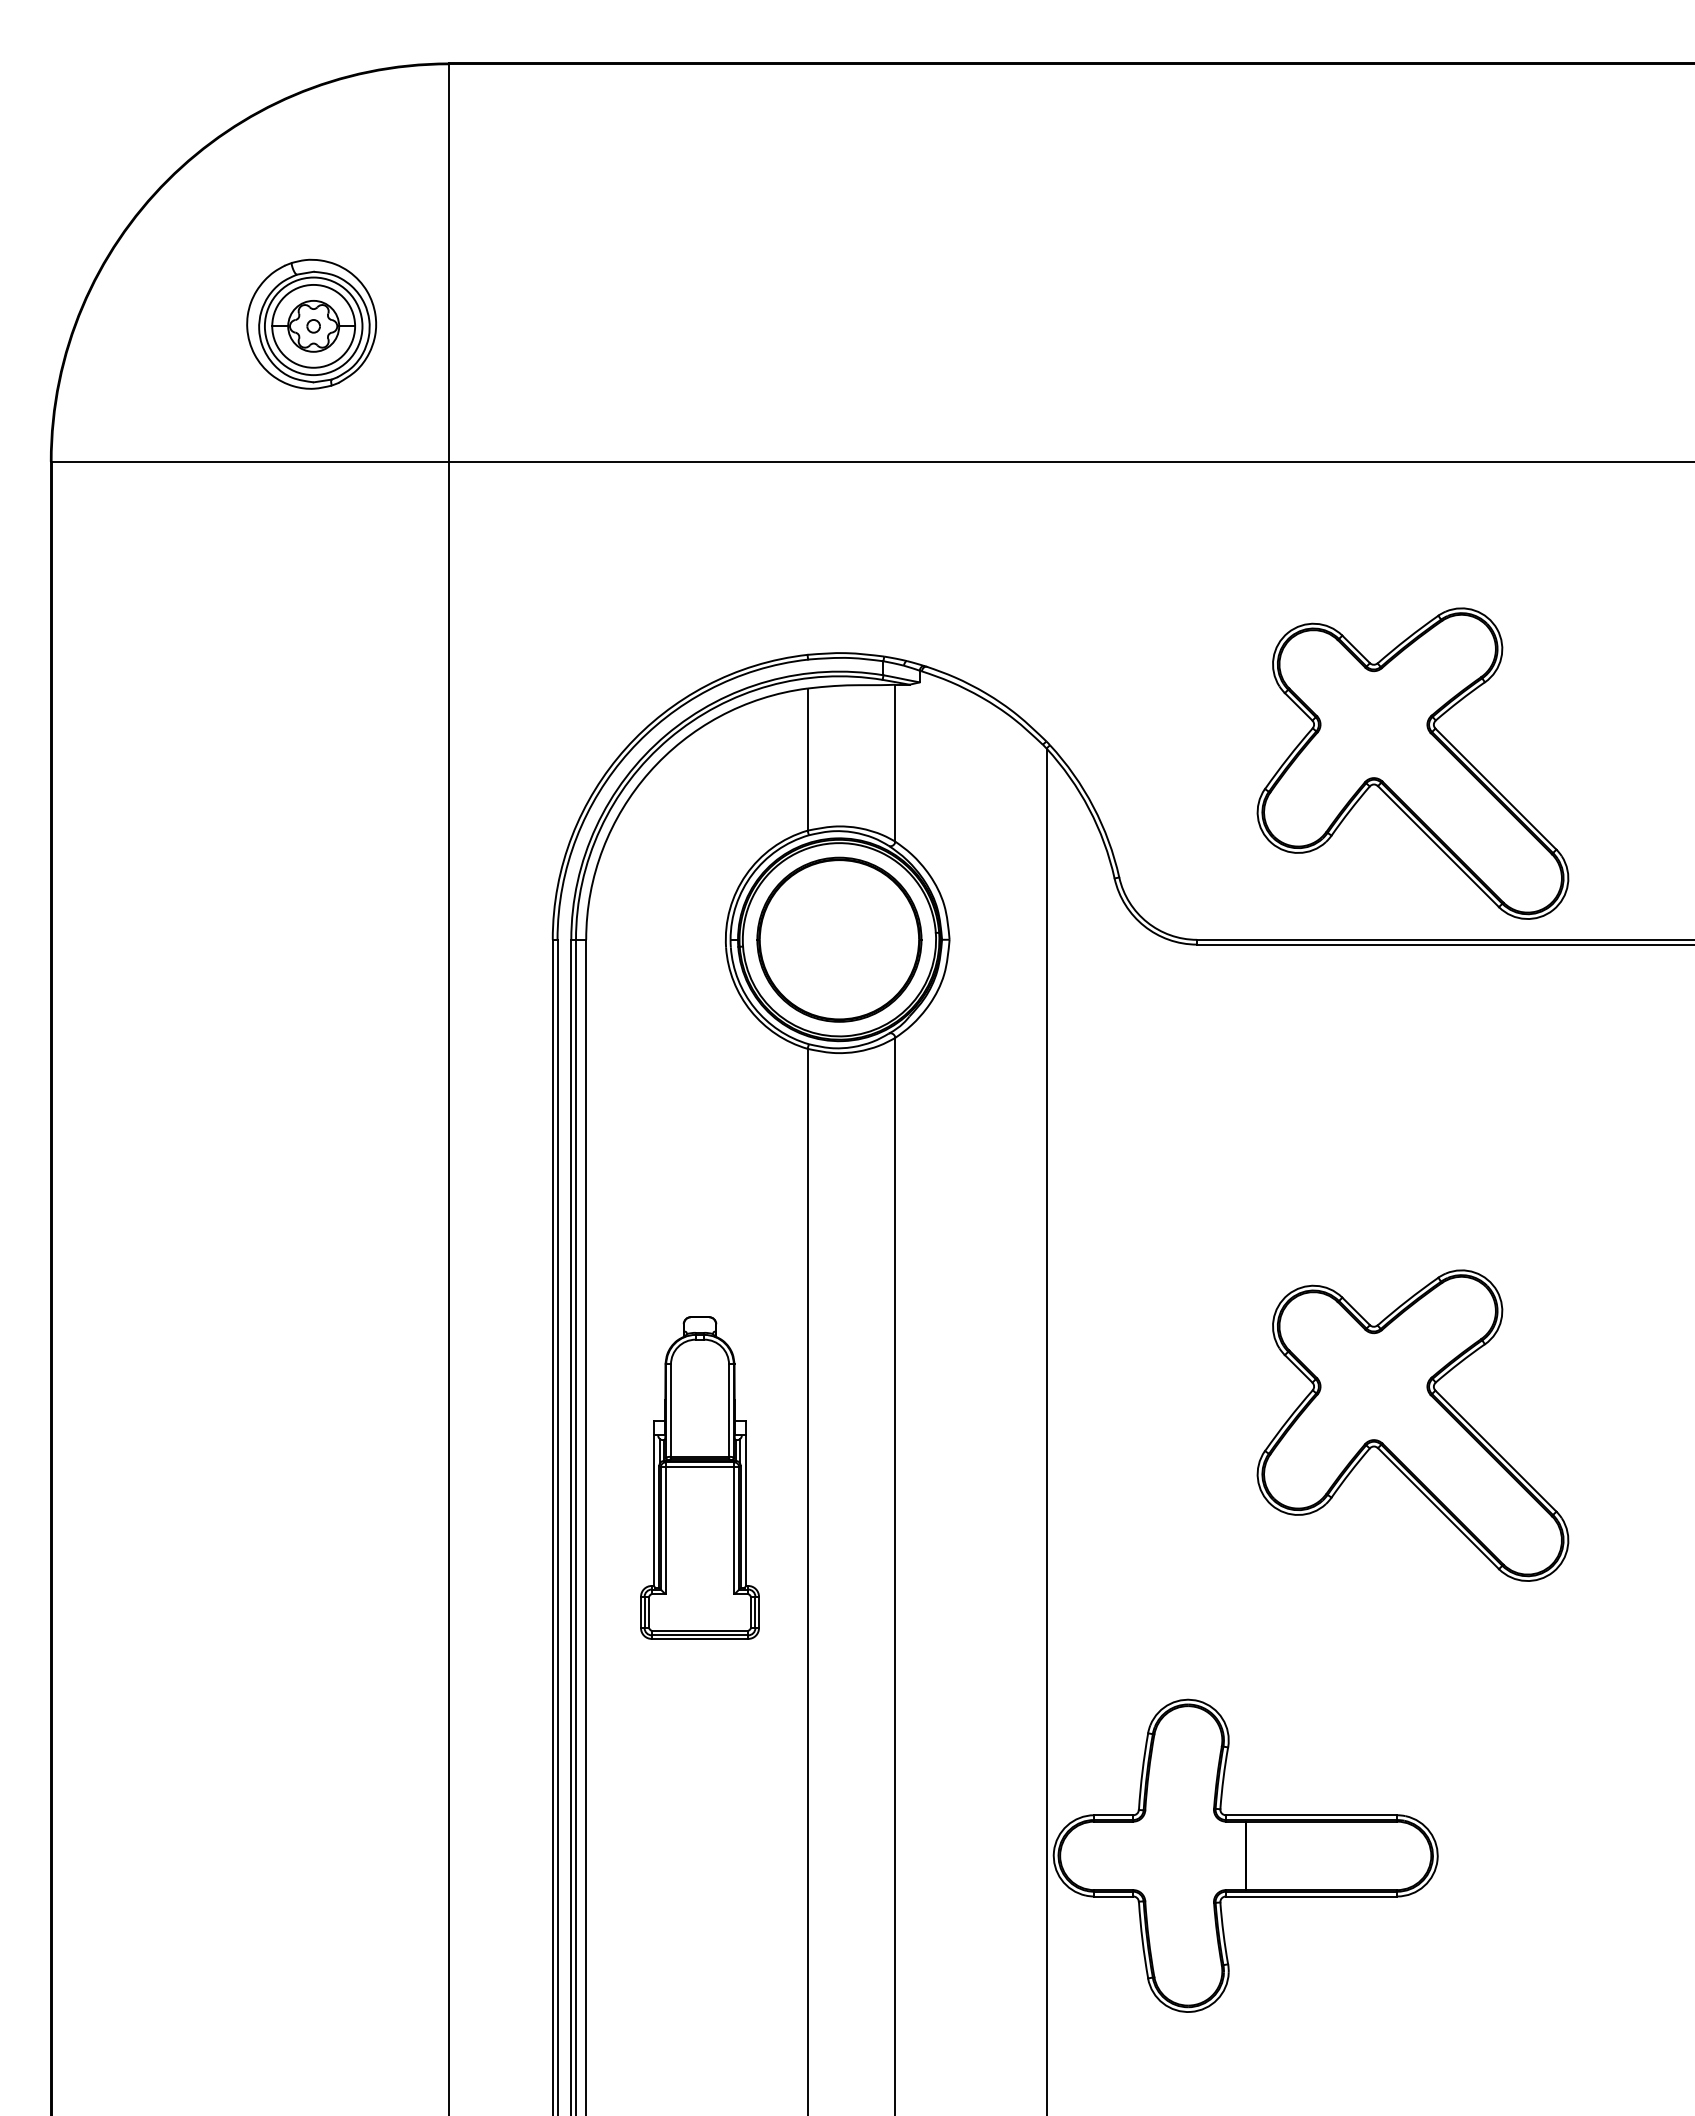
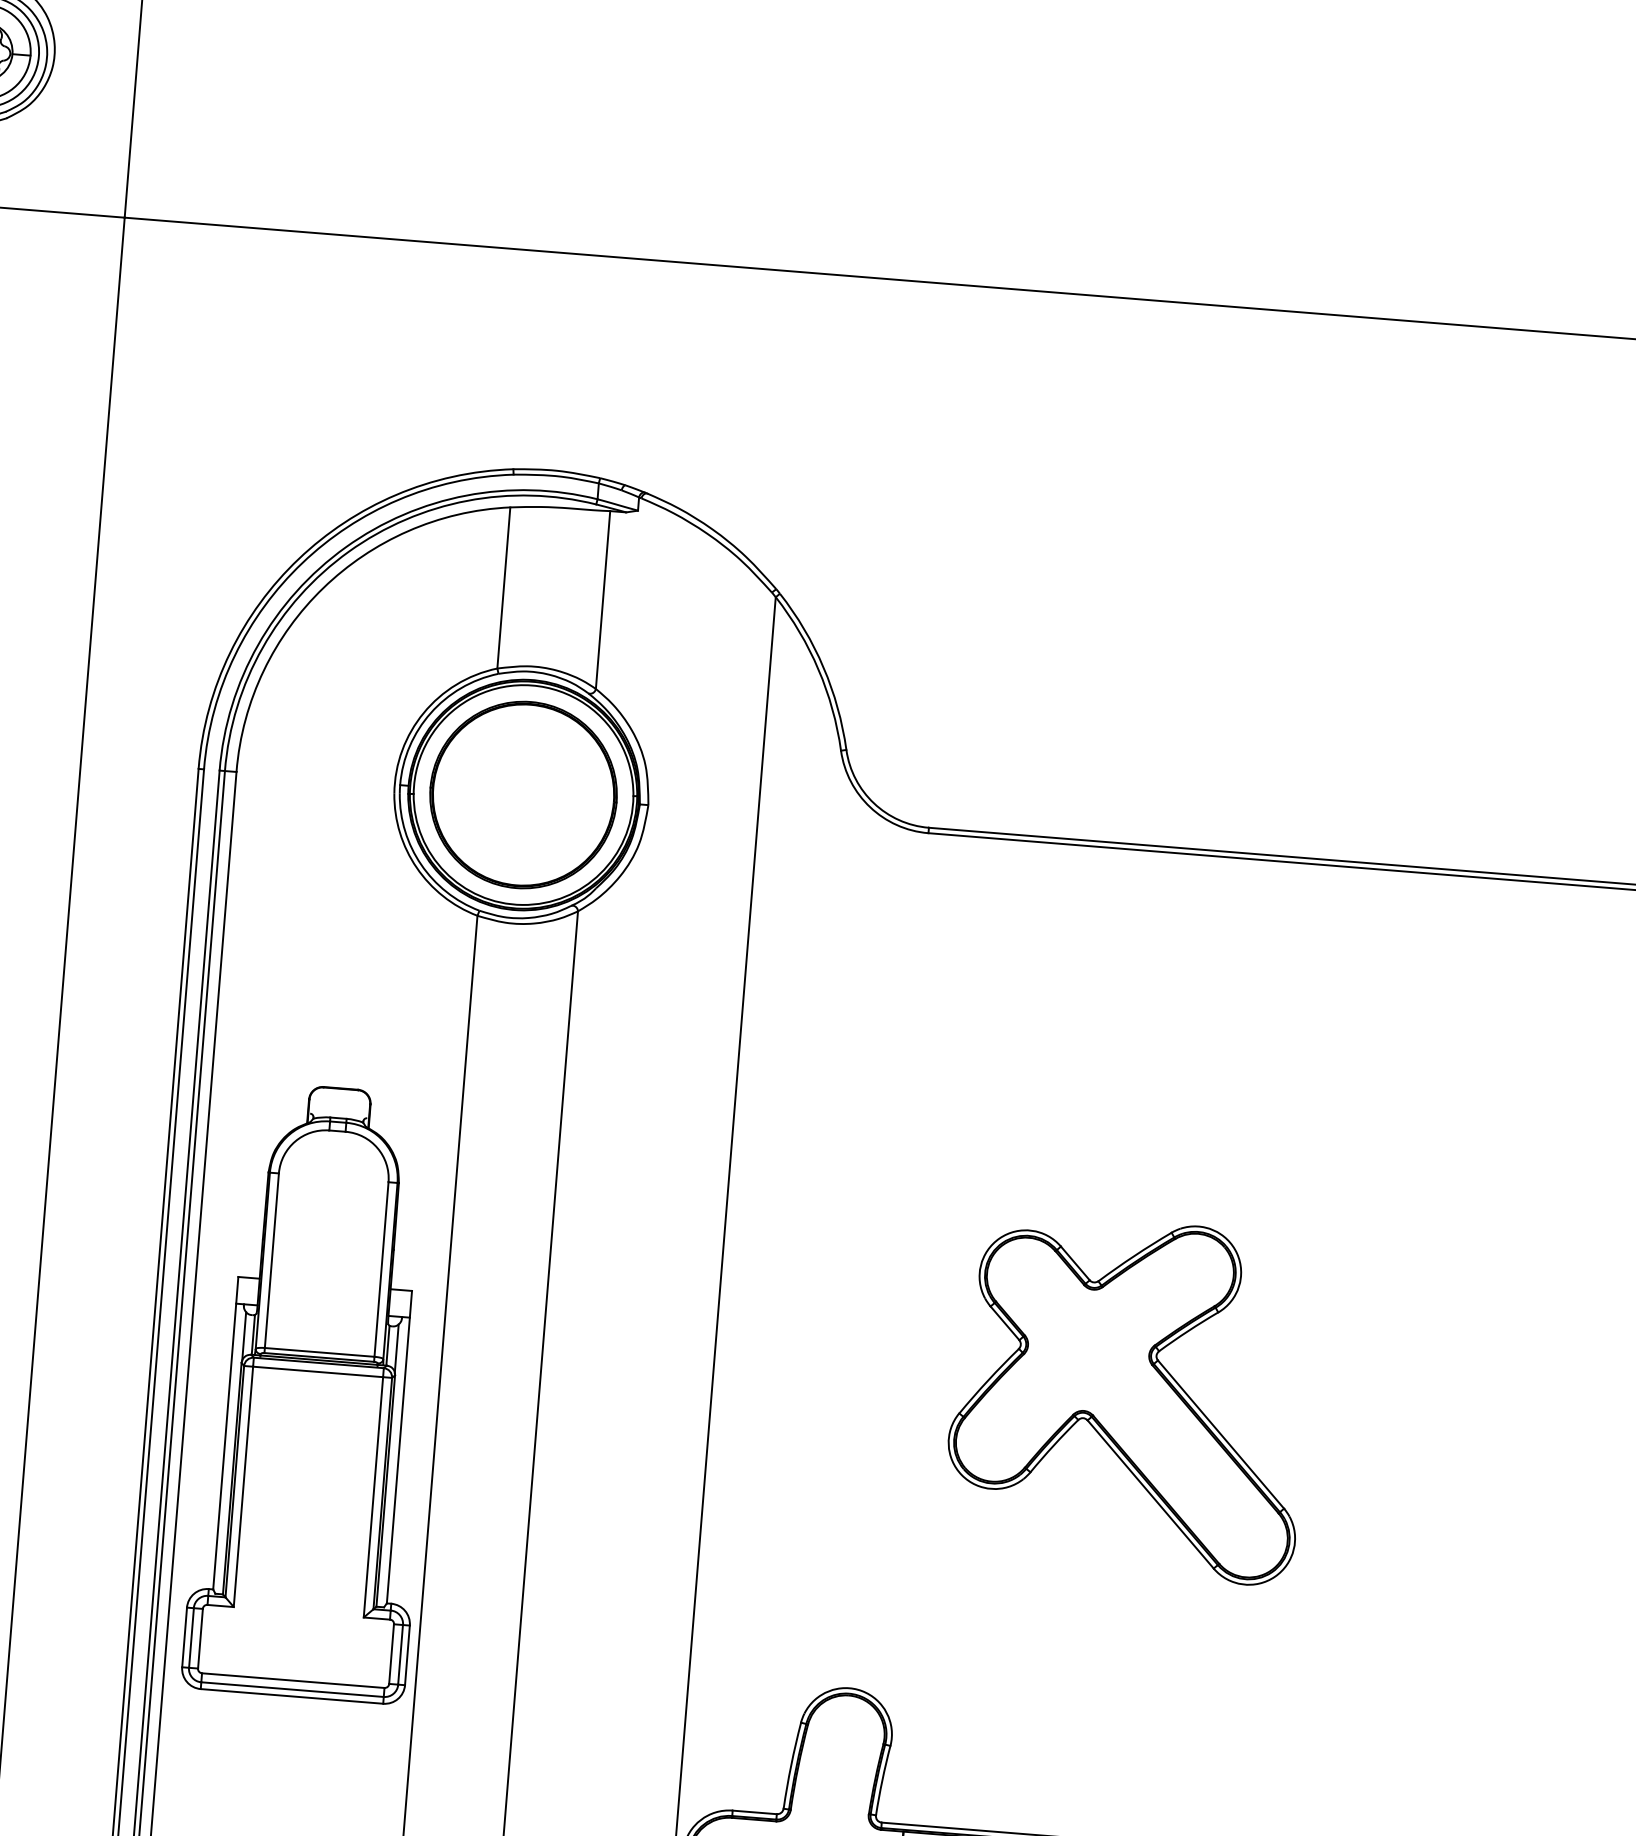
part: (1412, 763) -> (1189, 647), removed
part: (699, 1477) -> (315, 1391), size x1.67

